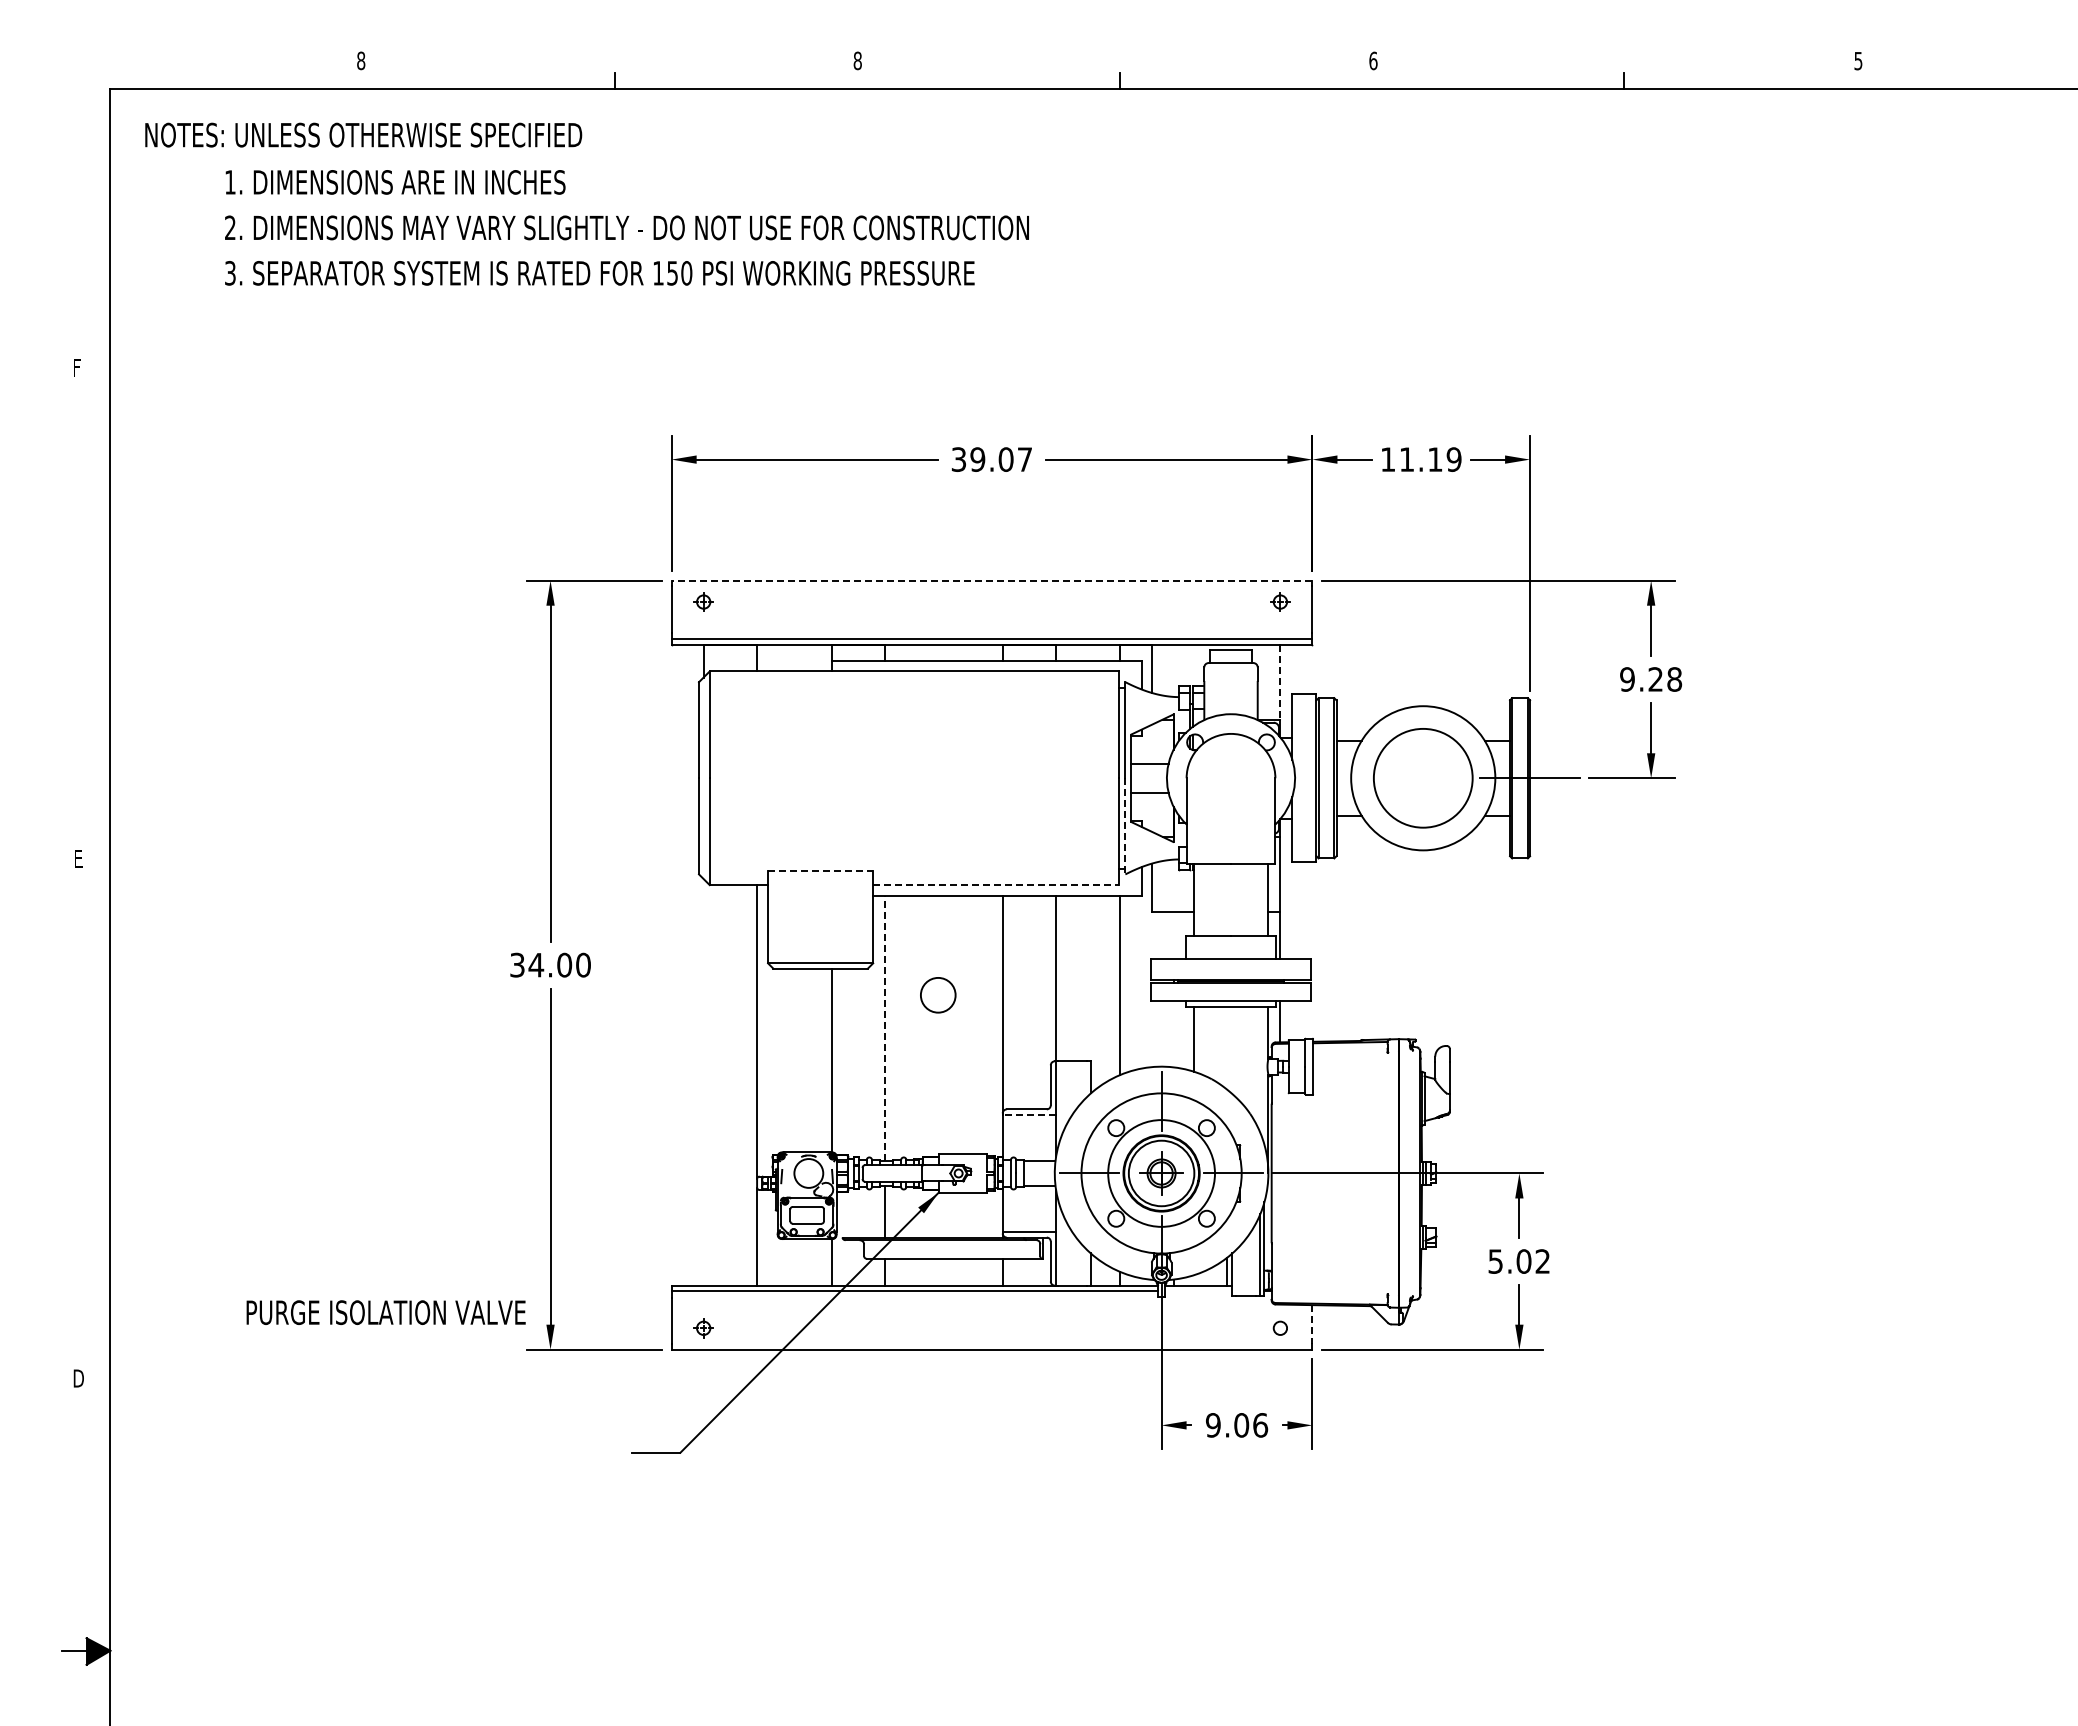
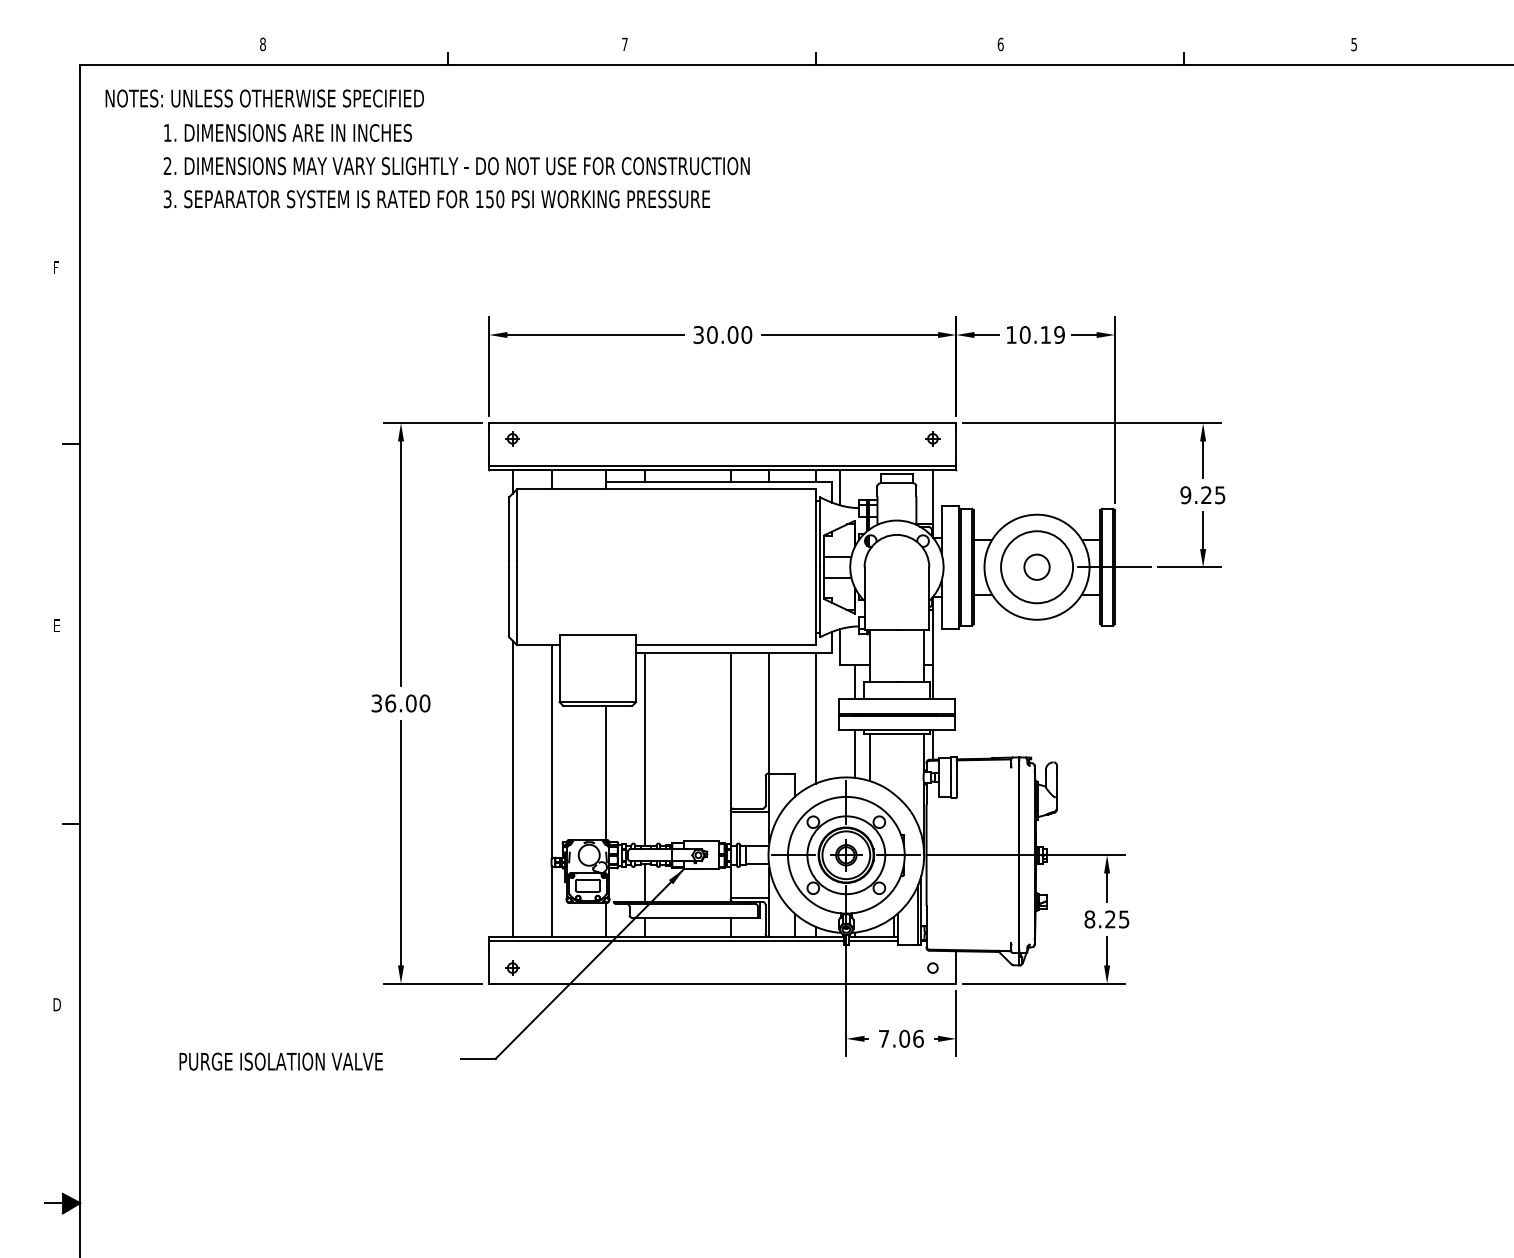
text: (857, 60) -> (624, 44), 8 -> 7
text: (1001, 459) -> (729, 334), 39.07 -> 30.00
text: (1406, 459) -> (1024, 334), 11.19 -> 10.19
line: (991, 580) -> (722, 423), dashed -> solid
line: (98, 609) -> (71, 444), added
text: (1674, 679) -> (1220, 495), 9.28 -> 9.25
line: (1280, 682) -> (933, 497), dashed -> solid
line: (1125, 826) -> (820, 602), dashed -> solid
line: (820, 871) -> (597, 635), dashed -> solid
line: (996, 885) -> (726, 645), dashed -> solid
line: (1173, 934) -> (855, 681), added
text: (536, 964) -> (390, 702), 34.00 -> 36.00
circle: (938, 995) -> (1037, 567), moved
line: (885, 1028) -> (645, 749), dashed -> solid
line: (1173, 1034) -> (855, 753), added
line: (703, 1082) -> (512, 788), added
line: (1029, 1114) -> (750, 812), dashed -> solid
line: (98, 1130) -> (71, 823), added
text: (1518, 1261) -> (1106, 919), 5.02 -> 8.25
line: (1198, 1290) -> (873, 940), added
text: (385, 1312) -> (280, 1061), moved
line: (1312, 1324) -> (956, 965), dashed -> solid
text: (1213, 1425) -> (884, 1038), 9.06 -> 7.06

